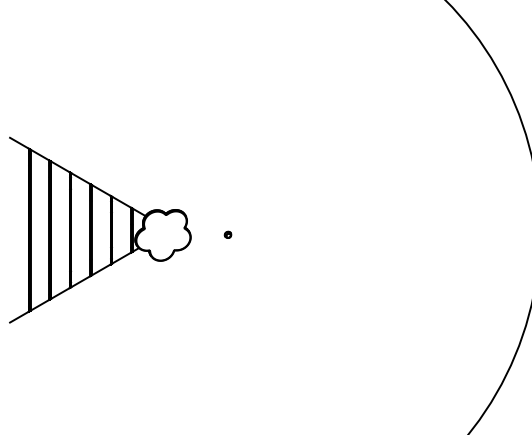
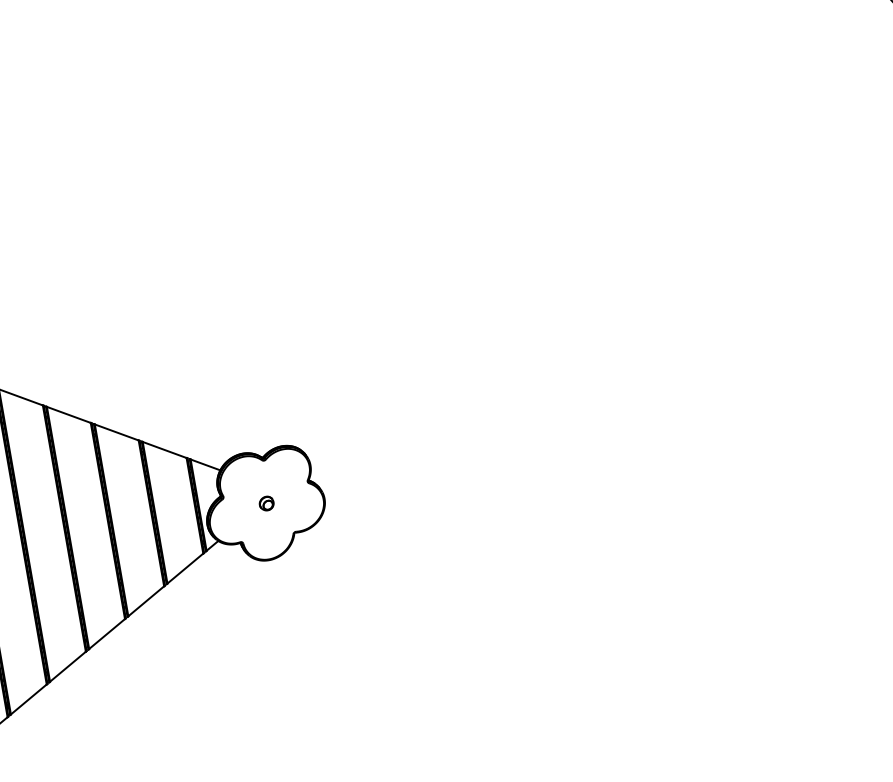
part: (227, 234) -> (265, 502), moved

